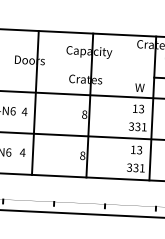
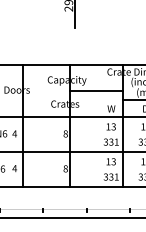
line: (123, 66) -> (96, 91), added

